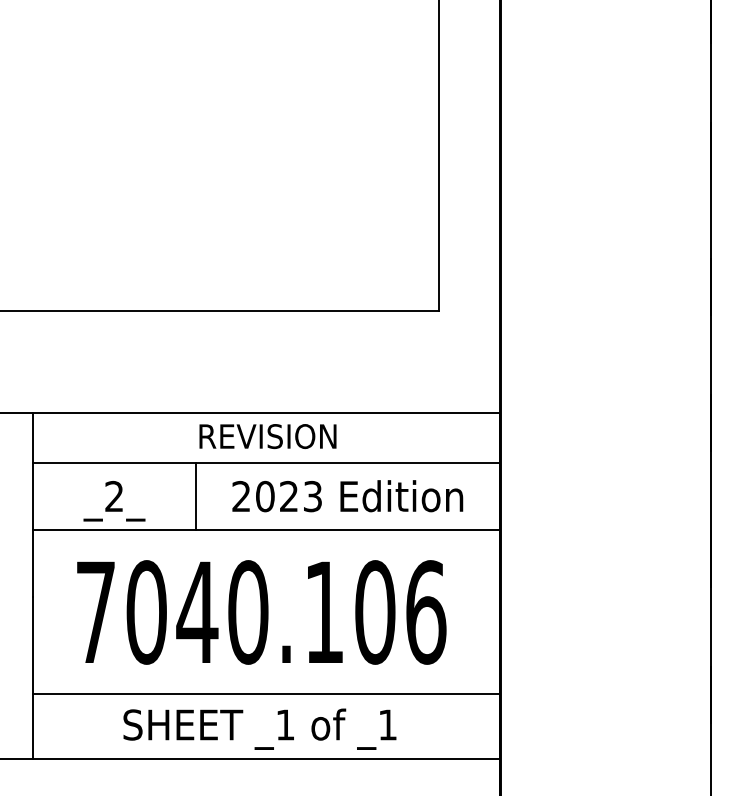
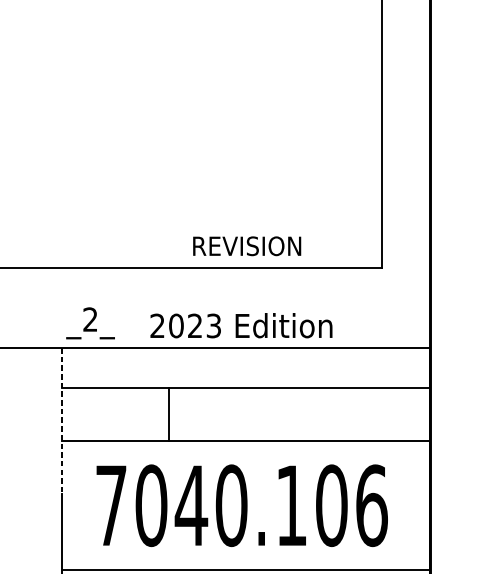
text: (267, 436) -> (246, 246), moved
line: (196, 496) -> (168, 414), moved
text: (347, 496) -> (241, 325), moved
text: (114, 501) -> (90, 323), moved
line: (32, 505) -> (61, 421), solid -> dashed

